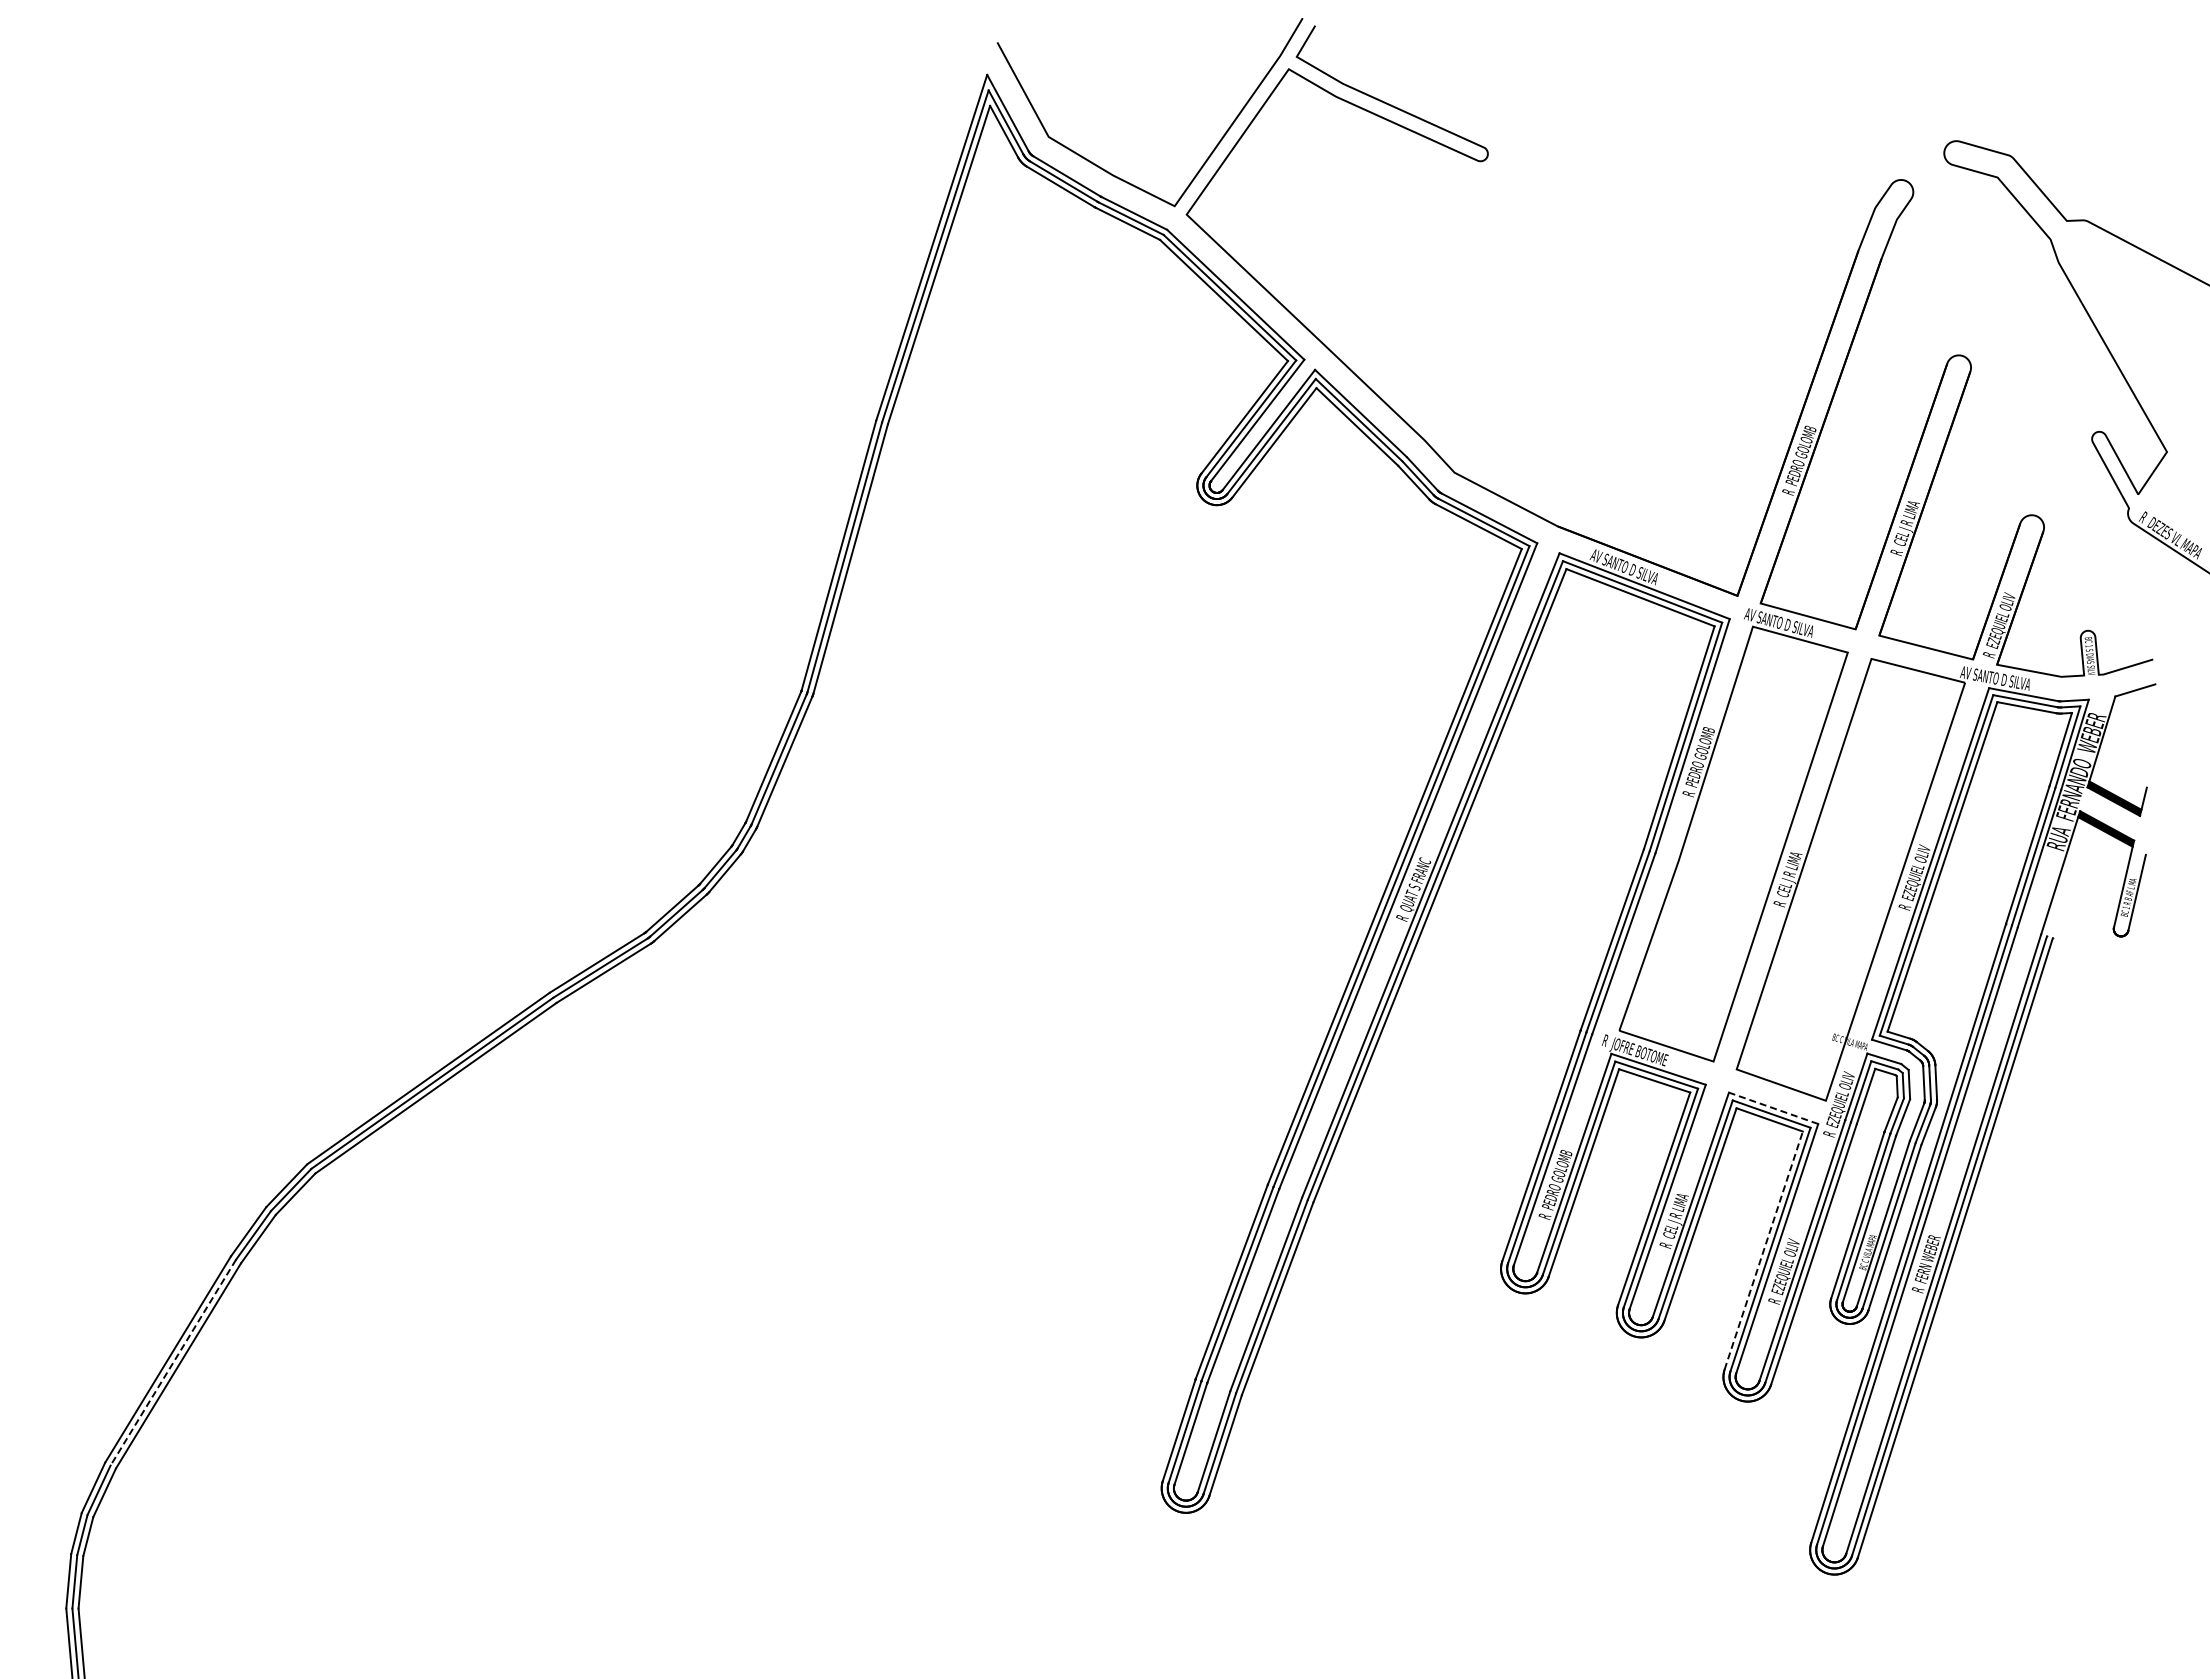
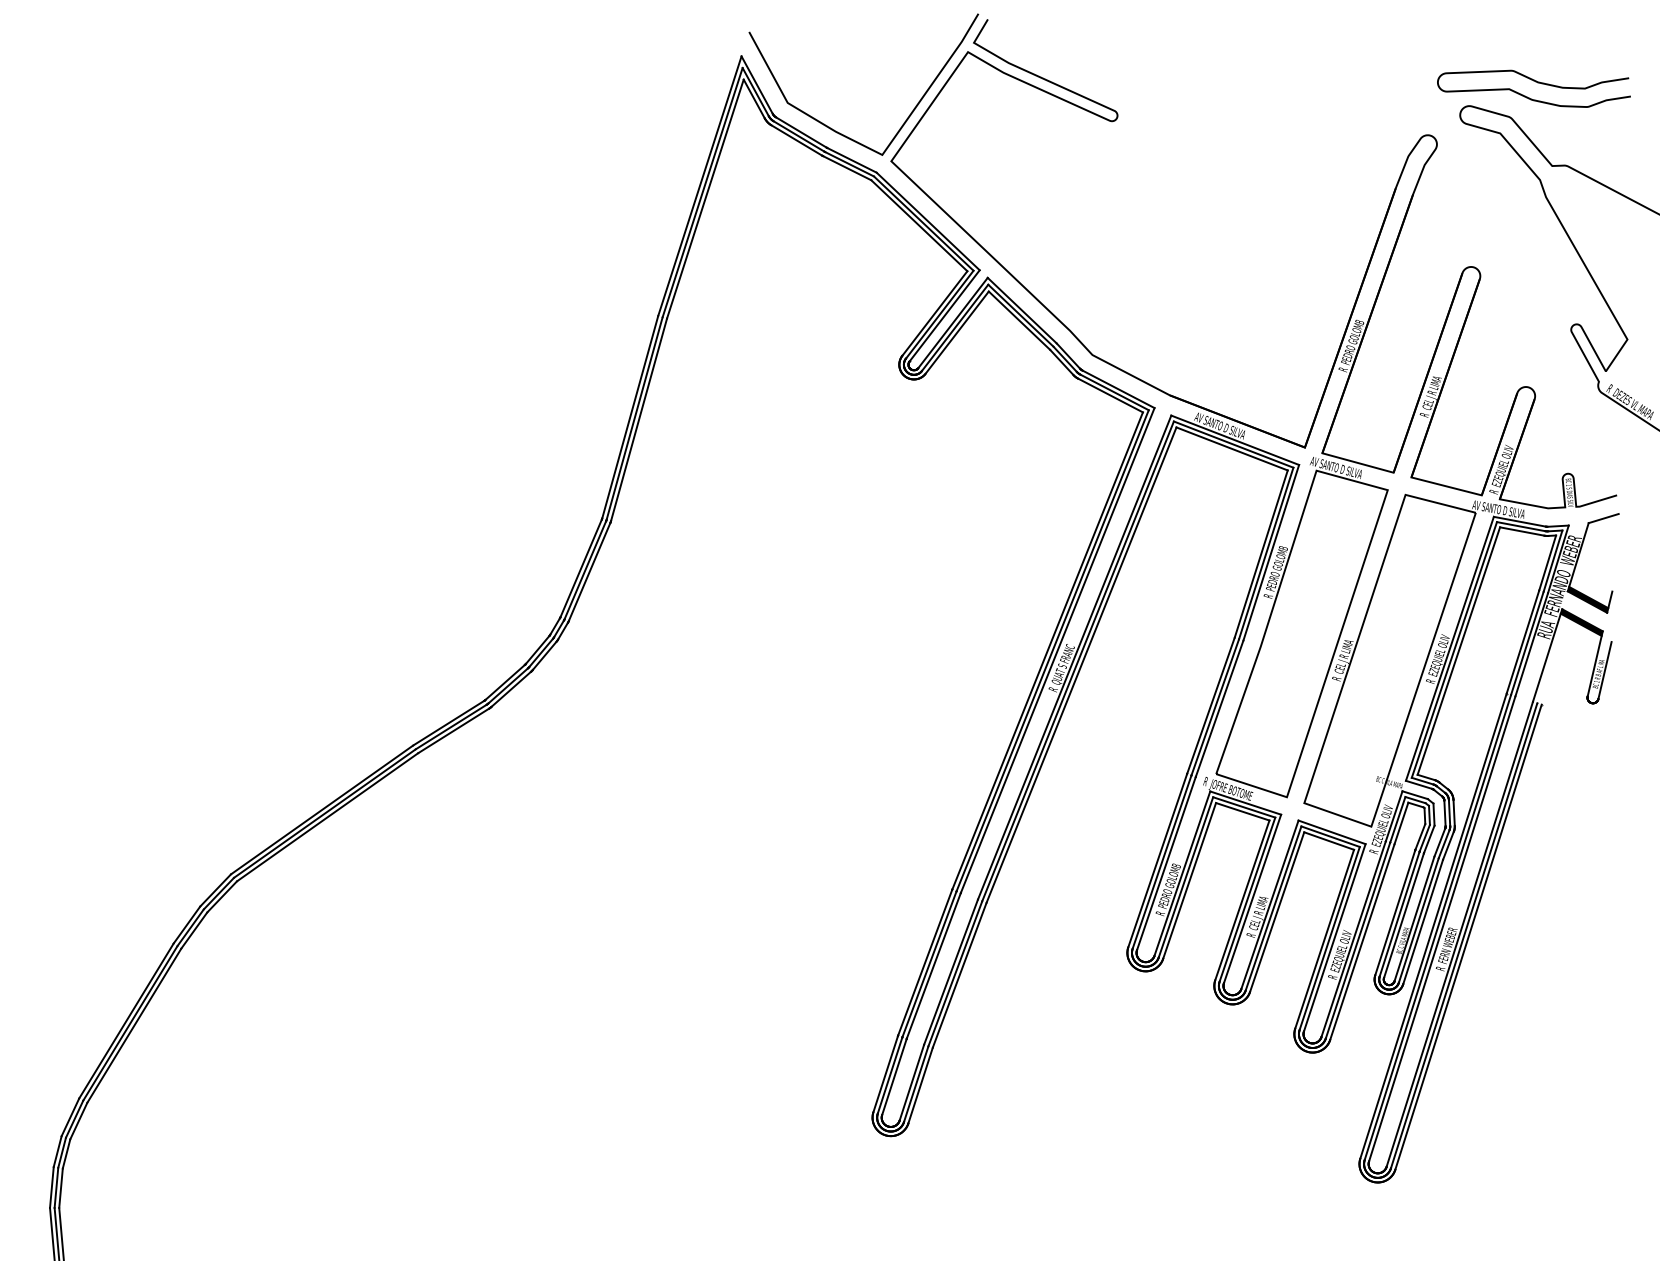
curve: (2047, 110) -> (1537, 83), added
line: (1773, 1108) -> (1331, 832), dashed -> solid
line: (1763, 1250) -> (1324, 939), dashed -> solid
line: (173, 1363) -> (130, 1023), dashed -> solid

